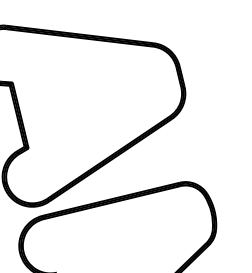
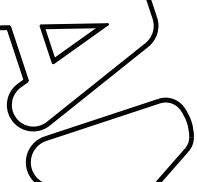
part: (87, 106) -> (75, 41), added

